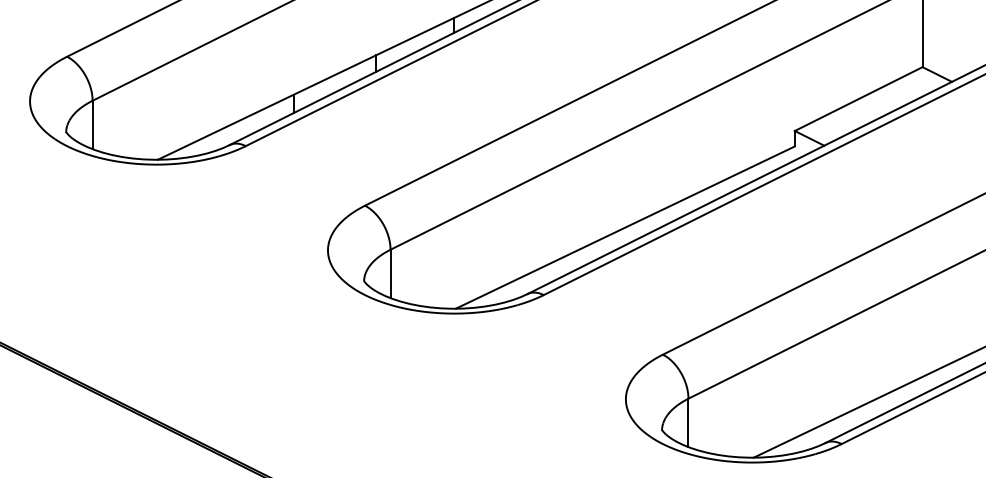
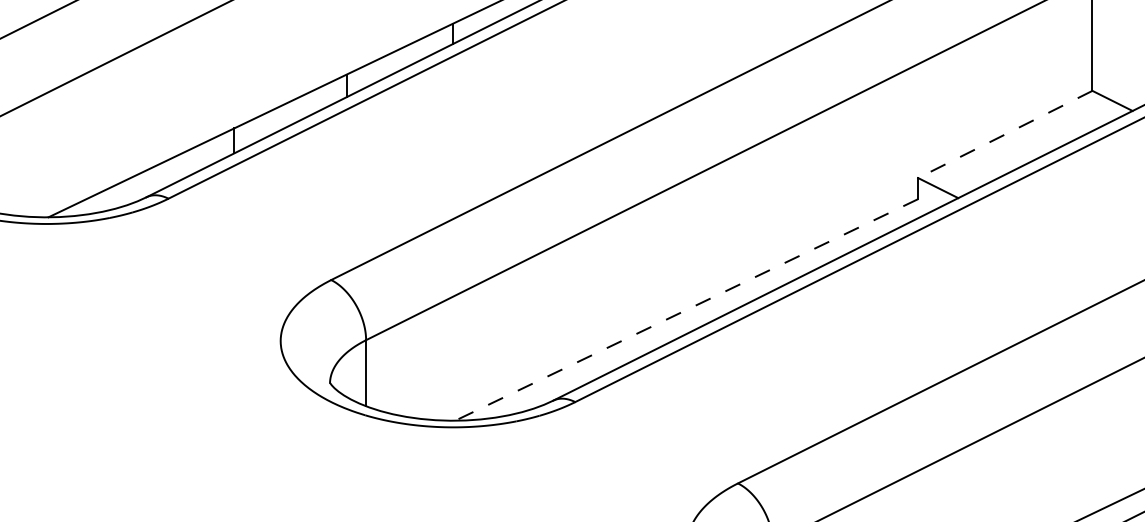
line: (858, 99) -> (1005, 135), solid -> dashed
line: (625, 227) -> (686, 309), solid -> dashed

